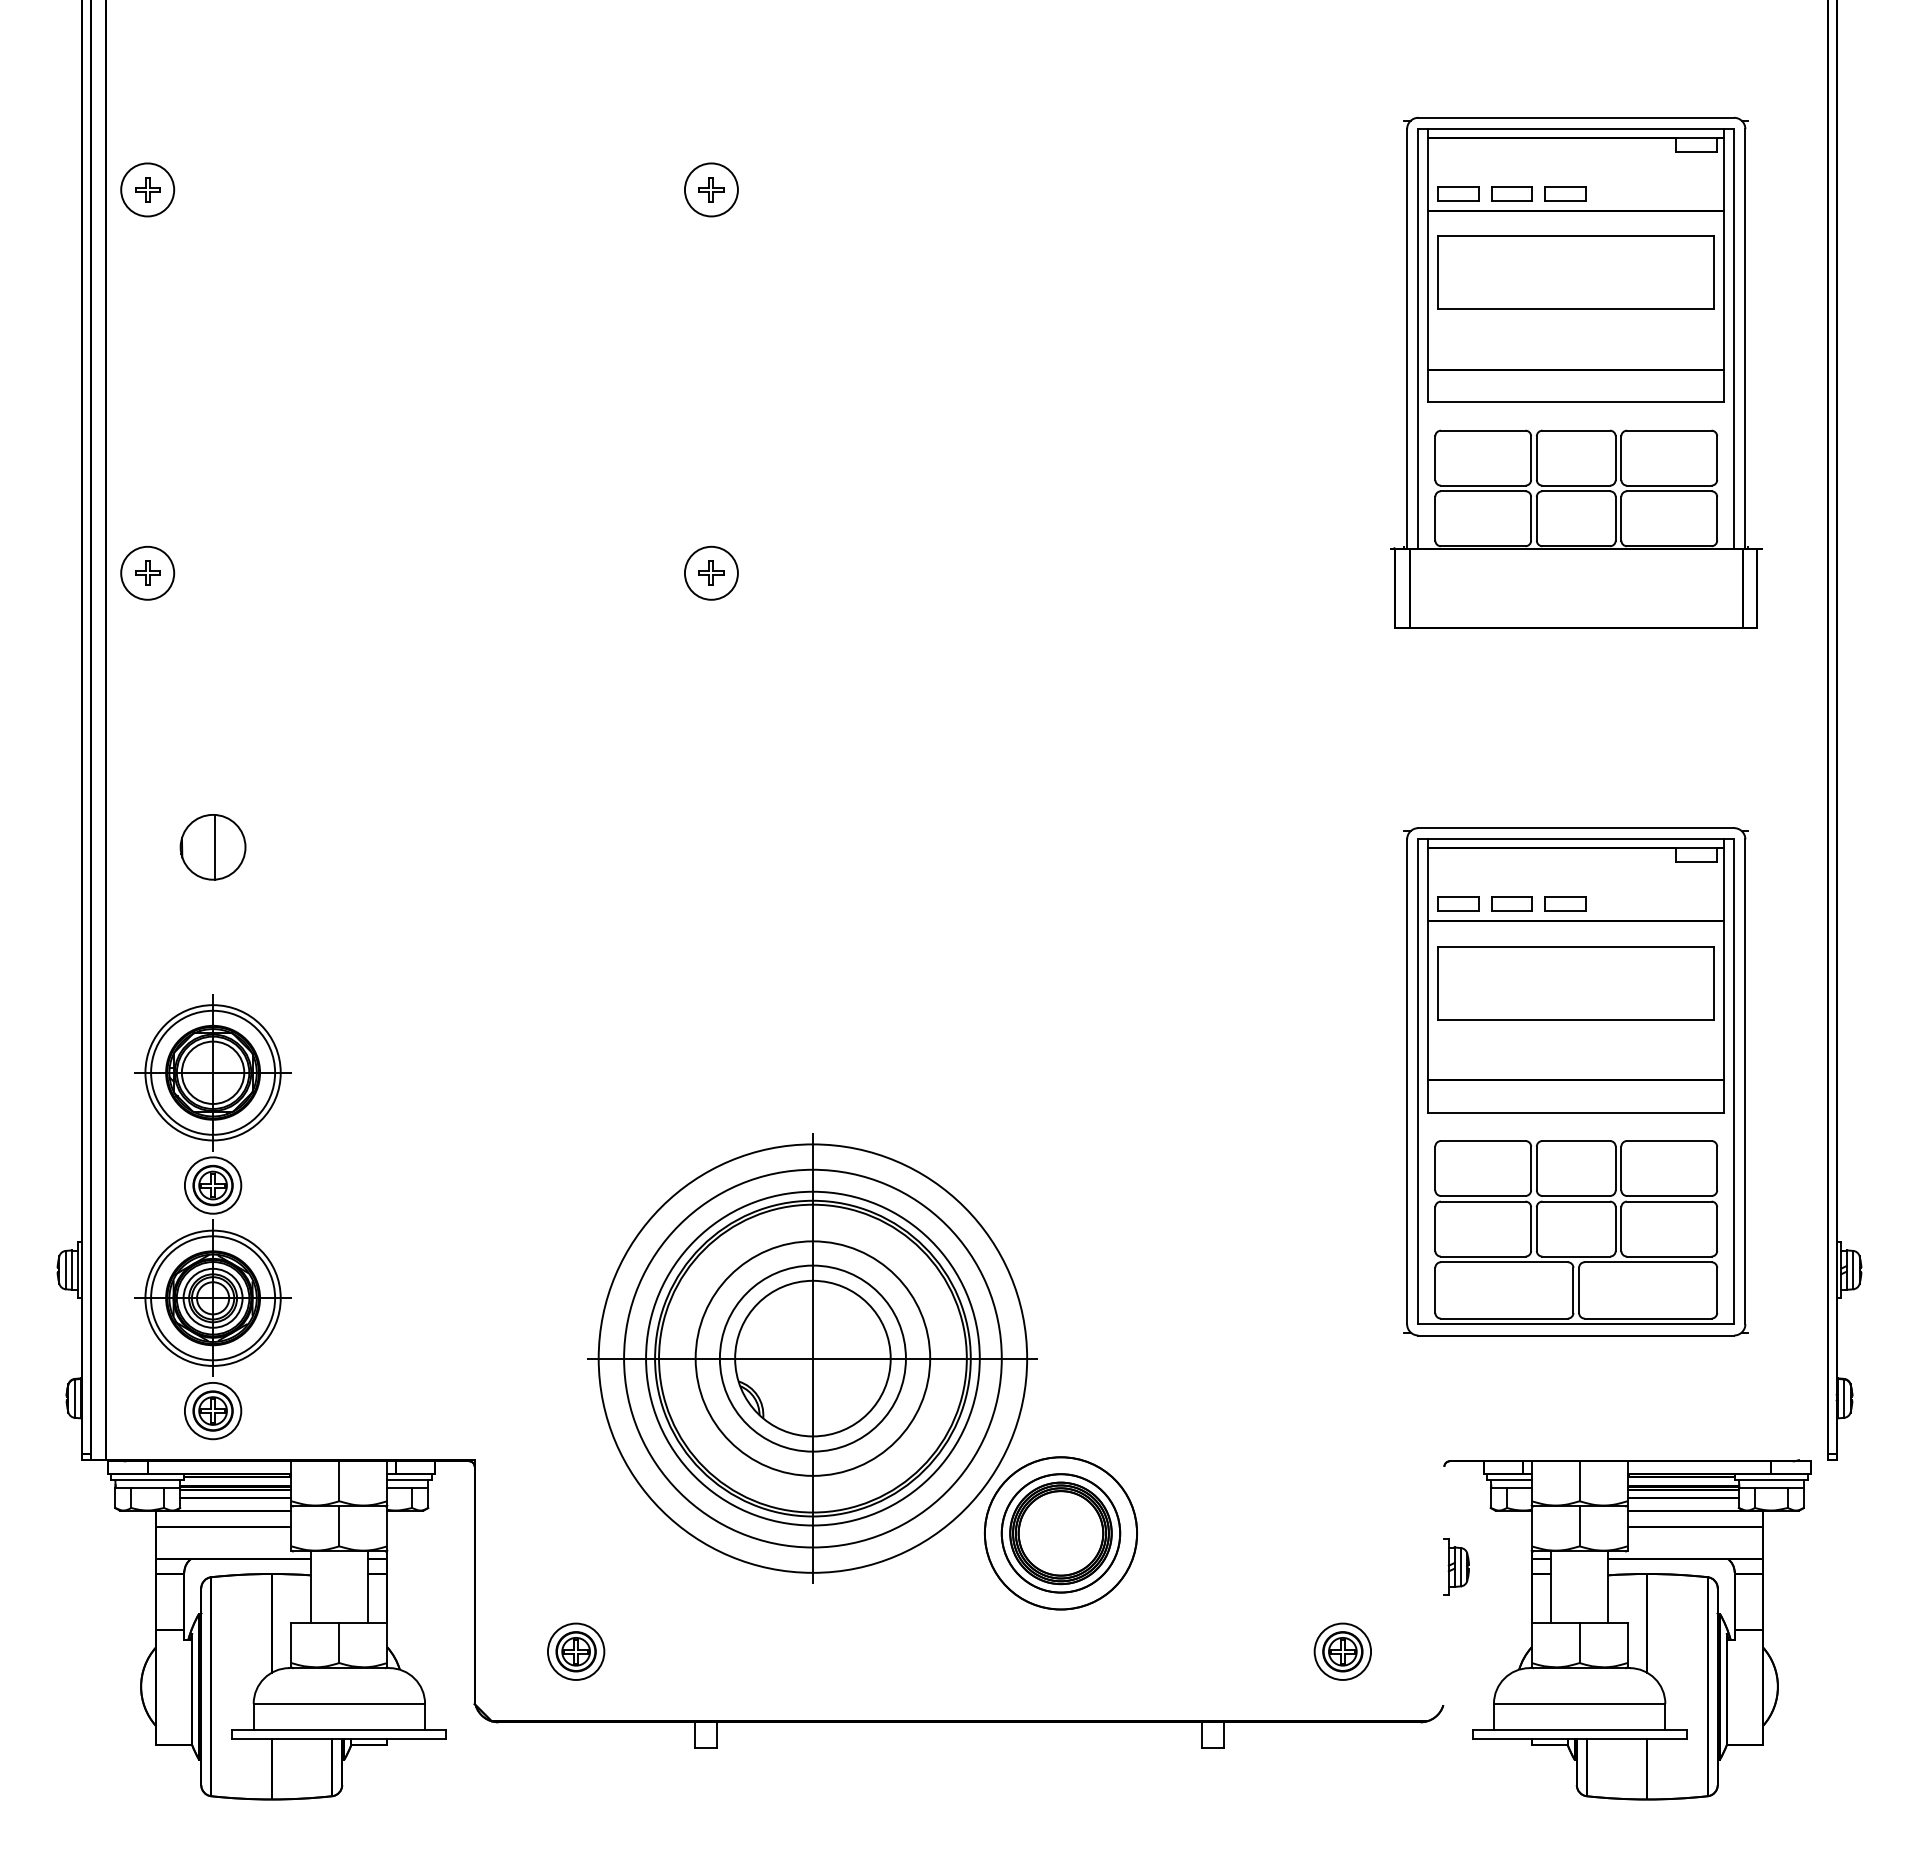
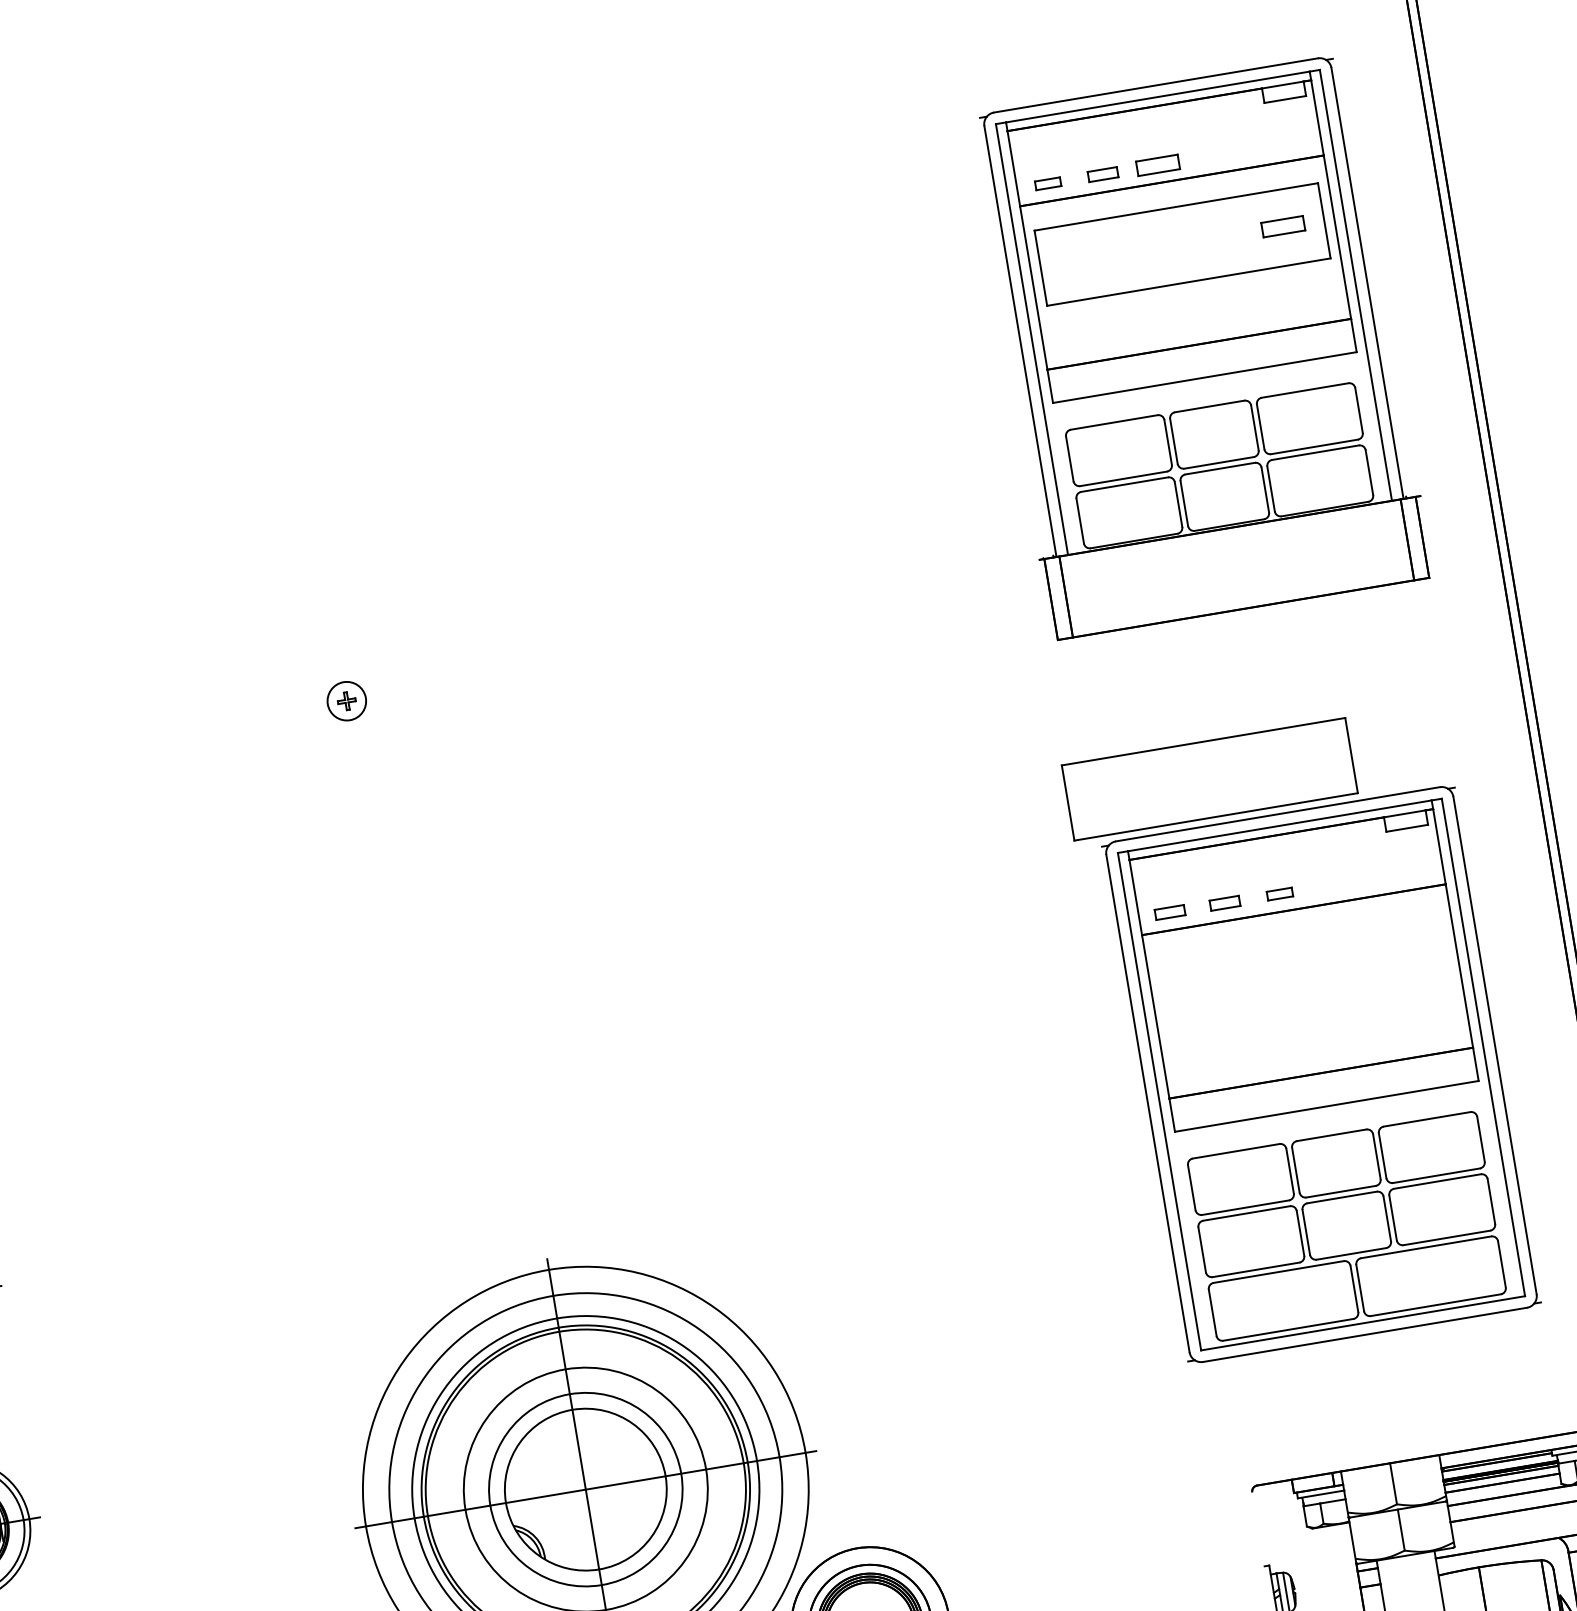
part: (711, 189) -> (281, 307), removed
part: (1458, 193) -> (1048, 183), size x0.6
part: (1511, 193) -> (1102, 174), size x0.7
part: (1674, 271) -> (1283, 226), added
part: (711, 572) -> (346, 700), size x0.7
part: (1458, 903) -> (1170, 911), size x0.7
part: (1511, 903) -> (1224, 902), size x0.7
part: (1565, 903) -> (1279, 893), size x0.6
part: (1575, 983) -> (1209, 779), moved

